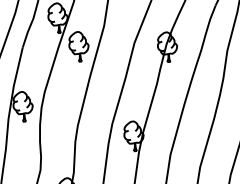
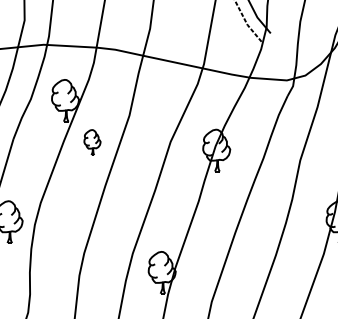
part: (79, 46) -> (92, 142), size x0.6

